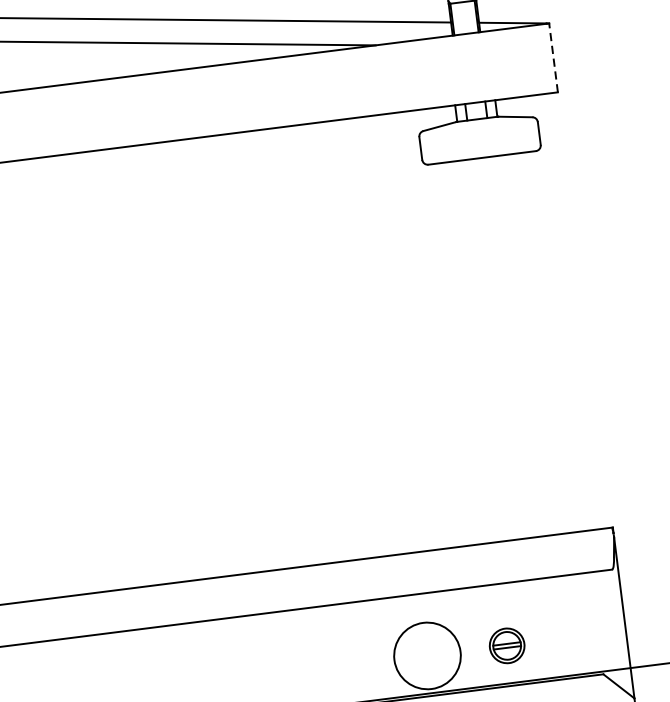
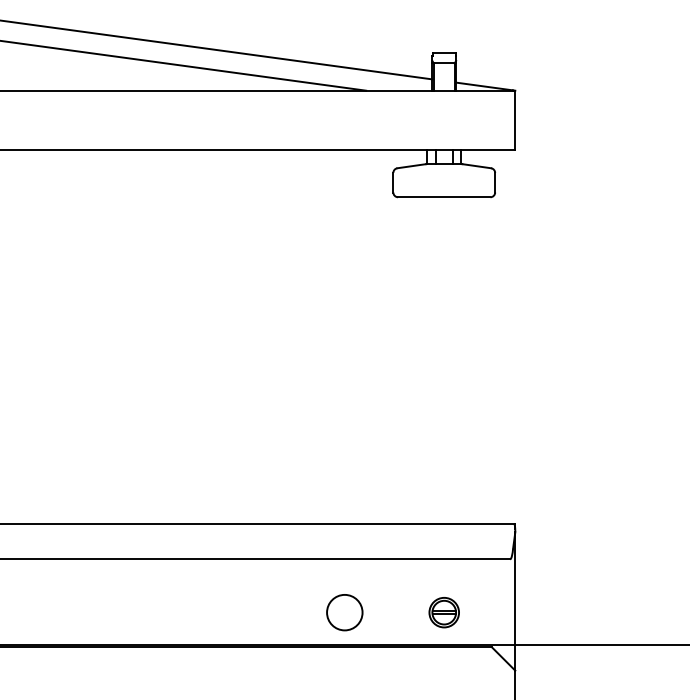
line: (553, 58) -> (515, 120), dashed -> solid
part: (506, 645) -> (443, 612), moved
circle: (427, 655) -> (344, 612), size x0.62

